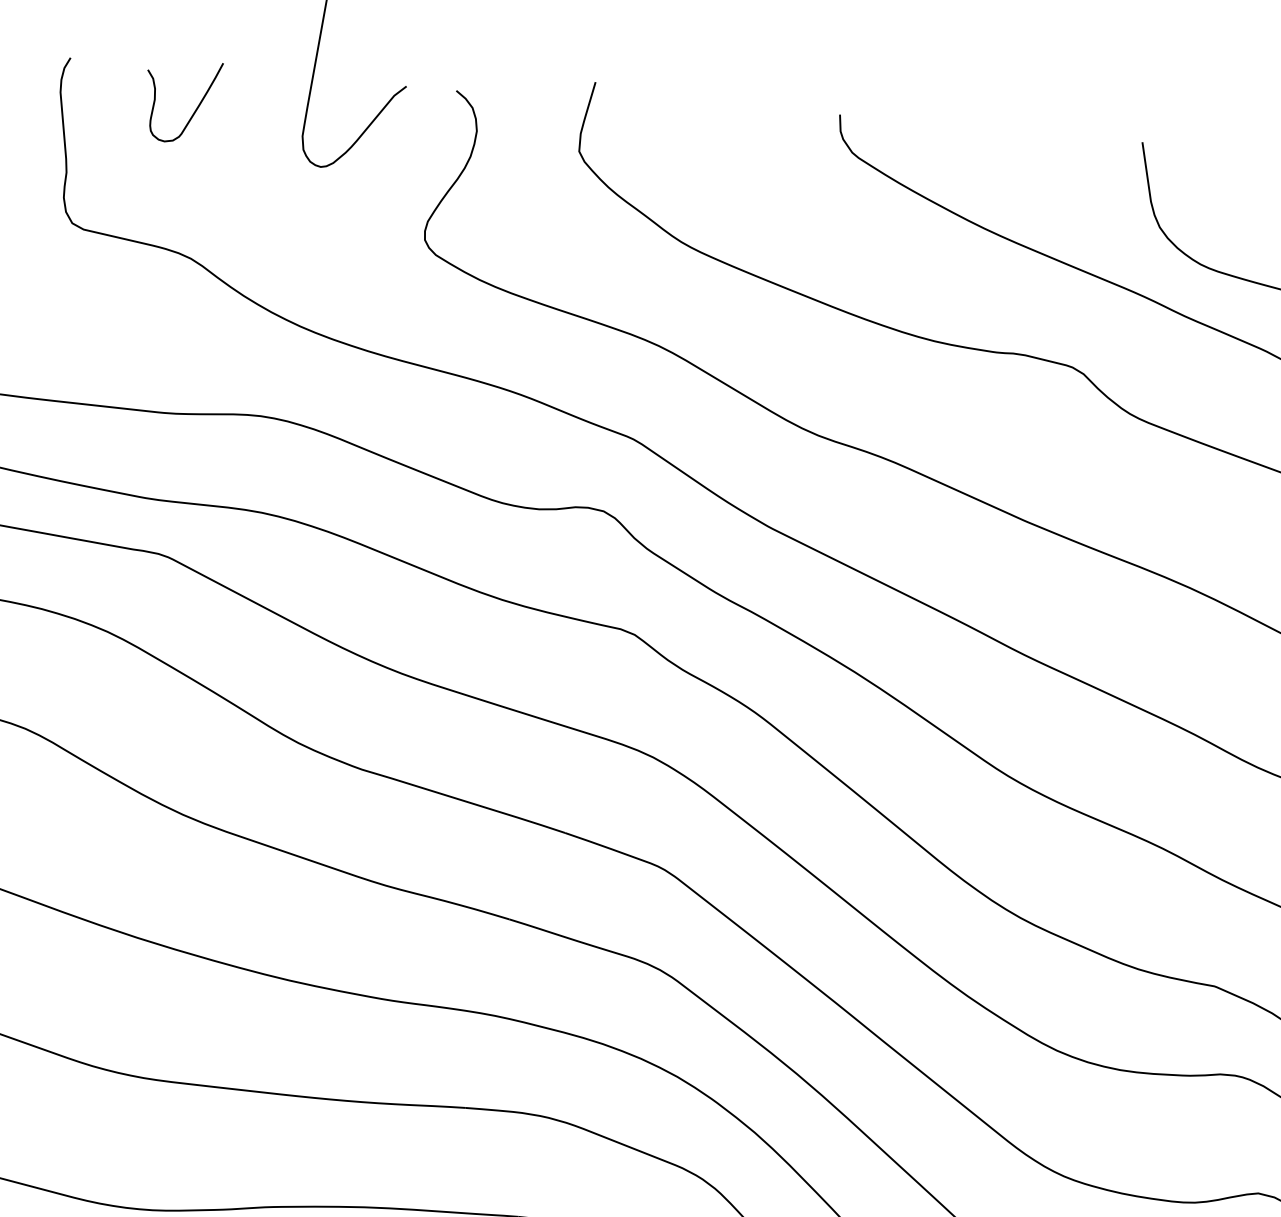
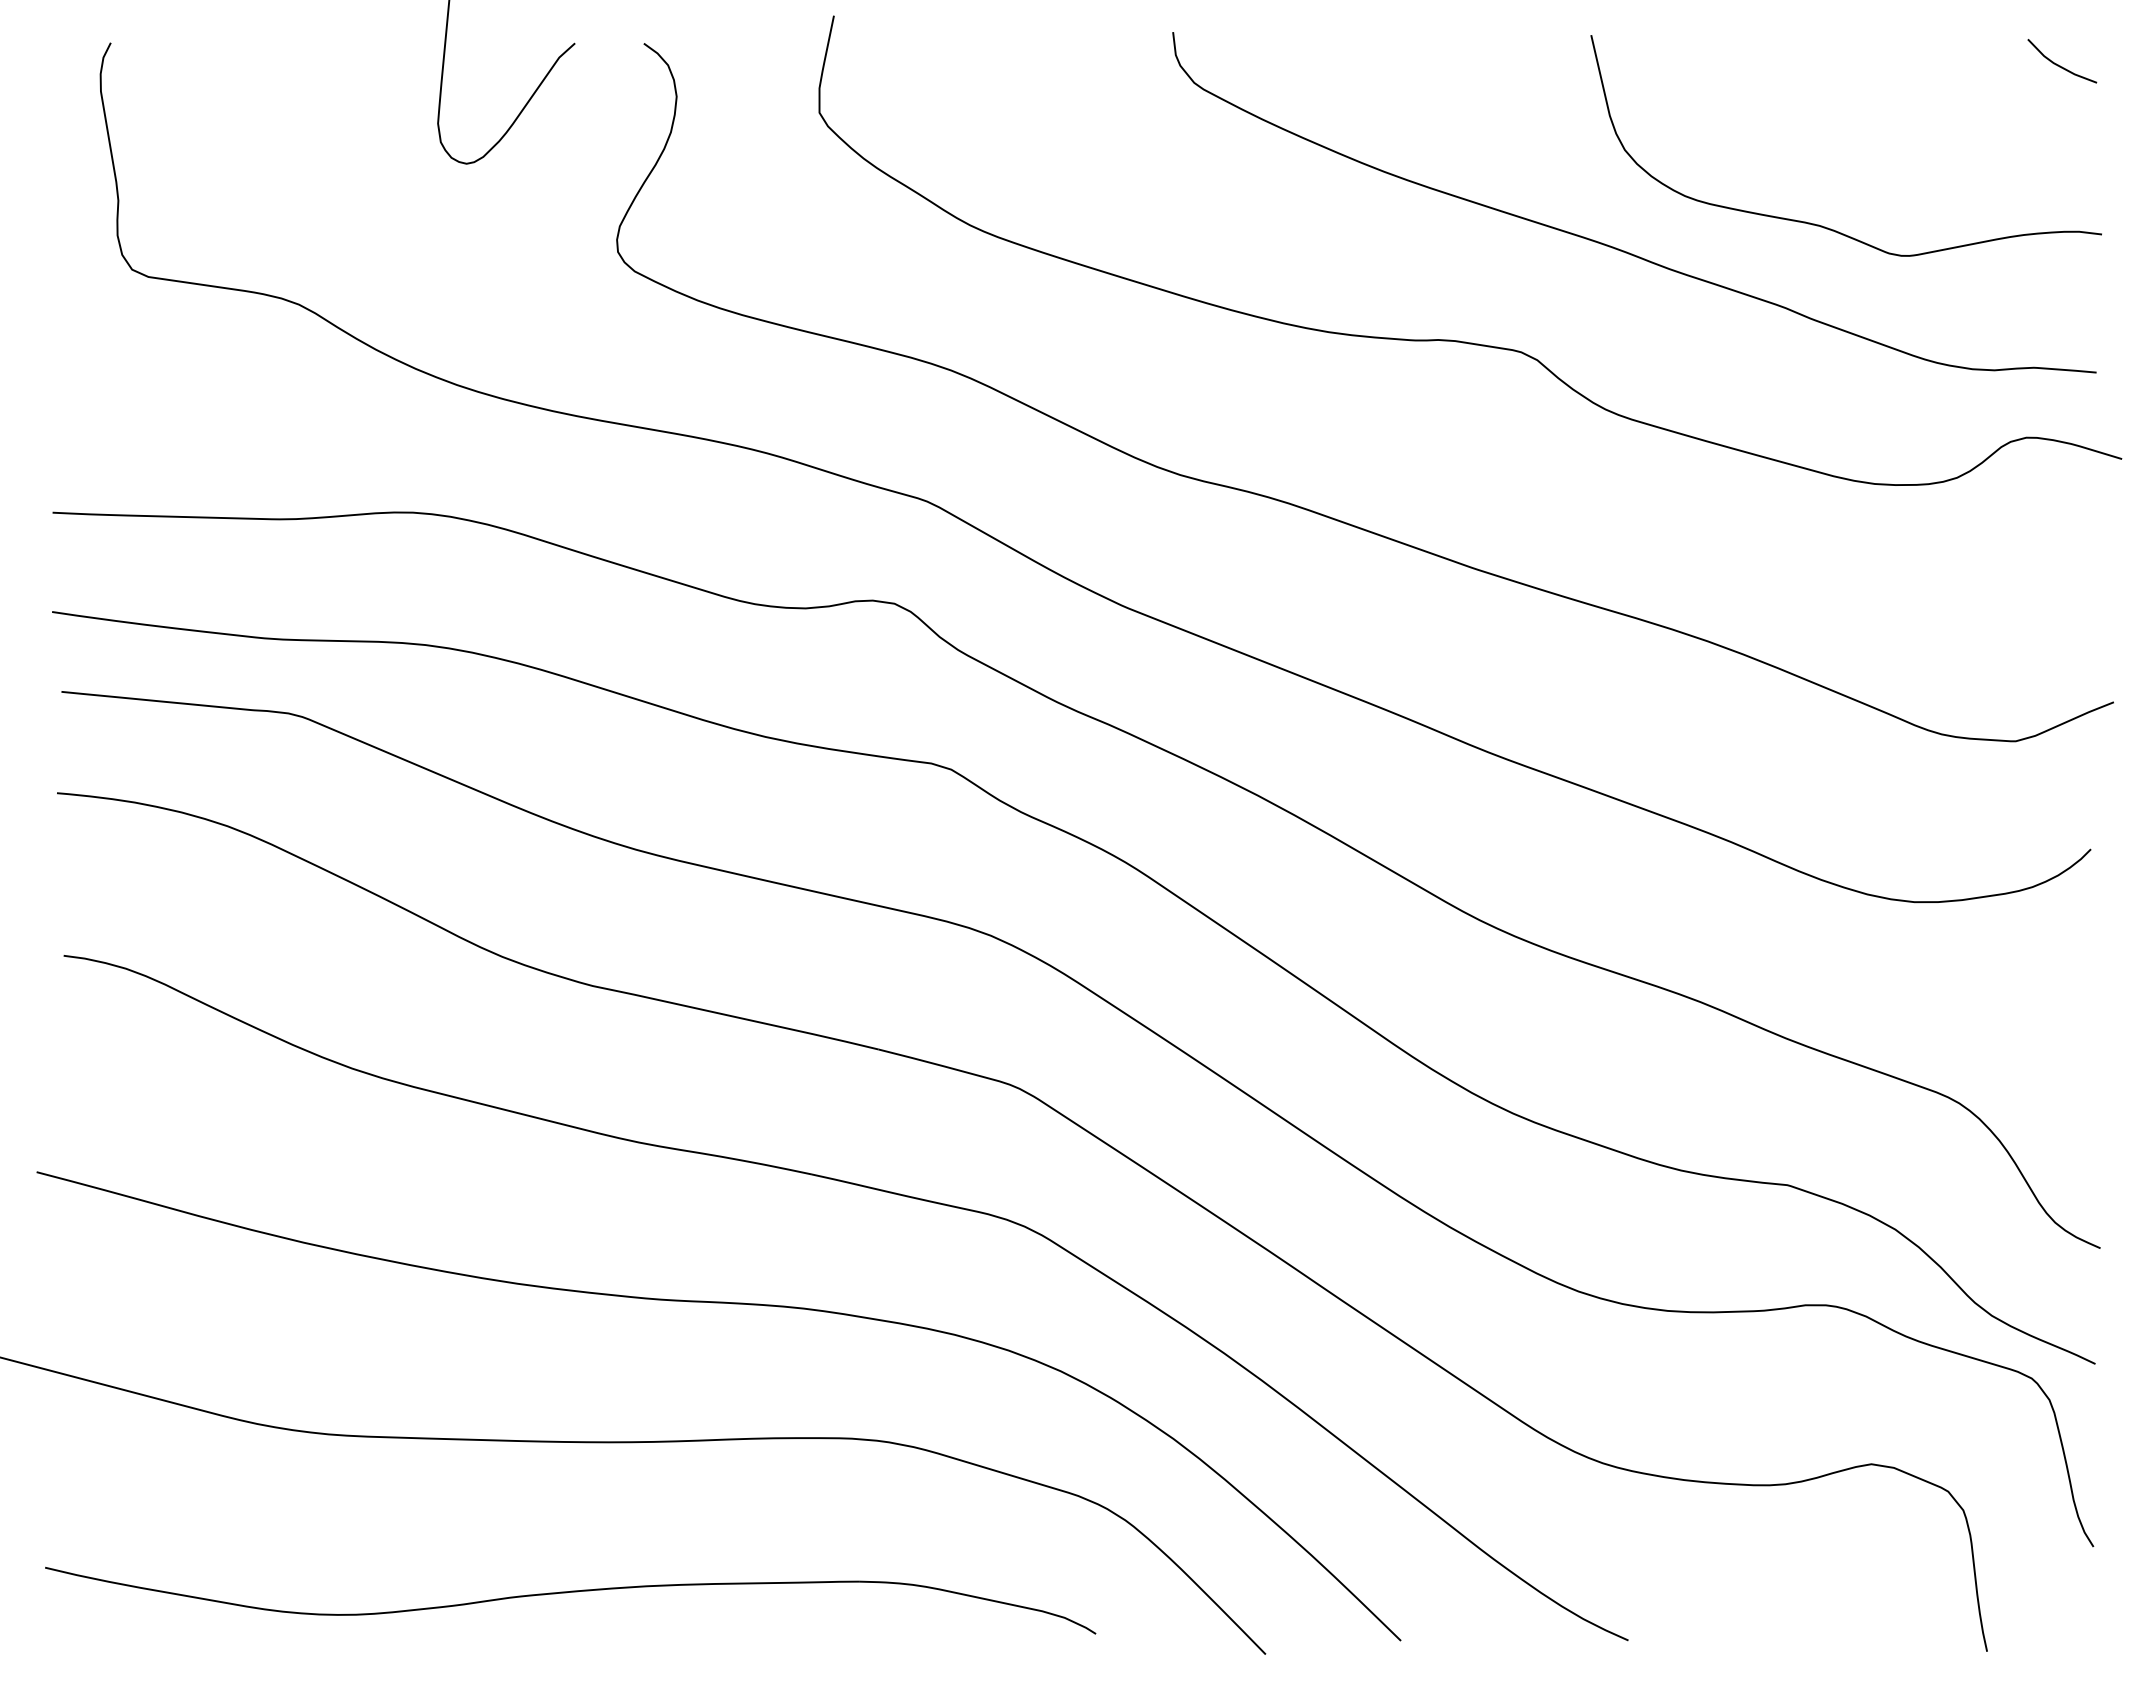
curve: (195, 109) -> (288, 99), removed

